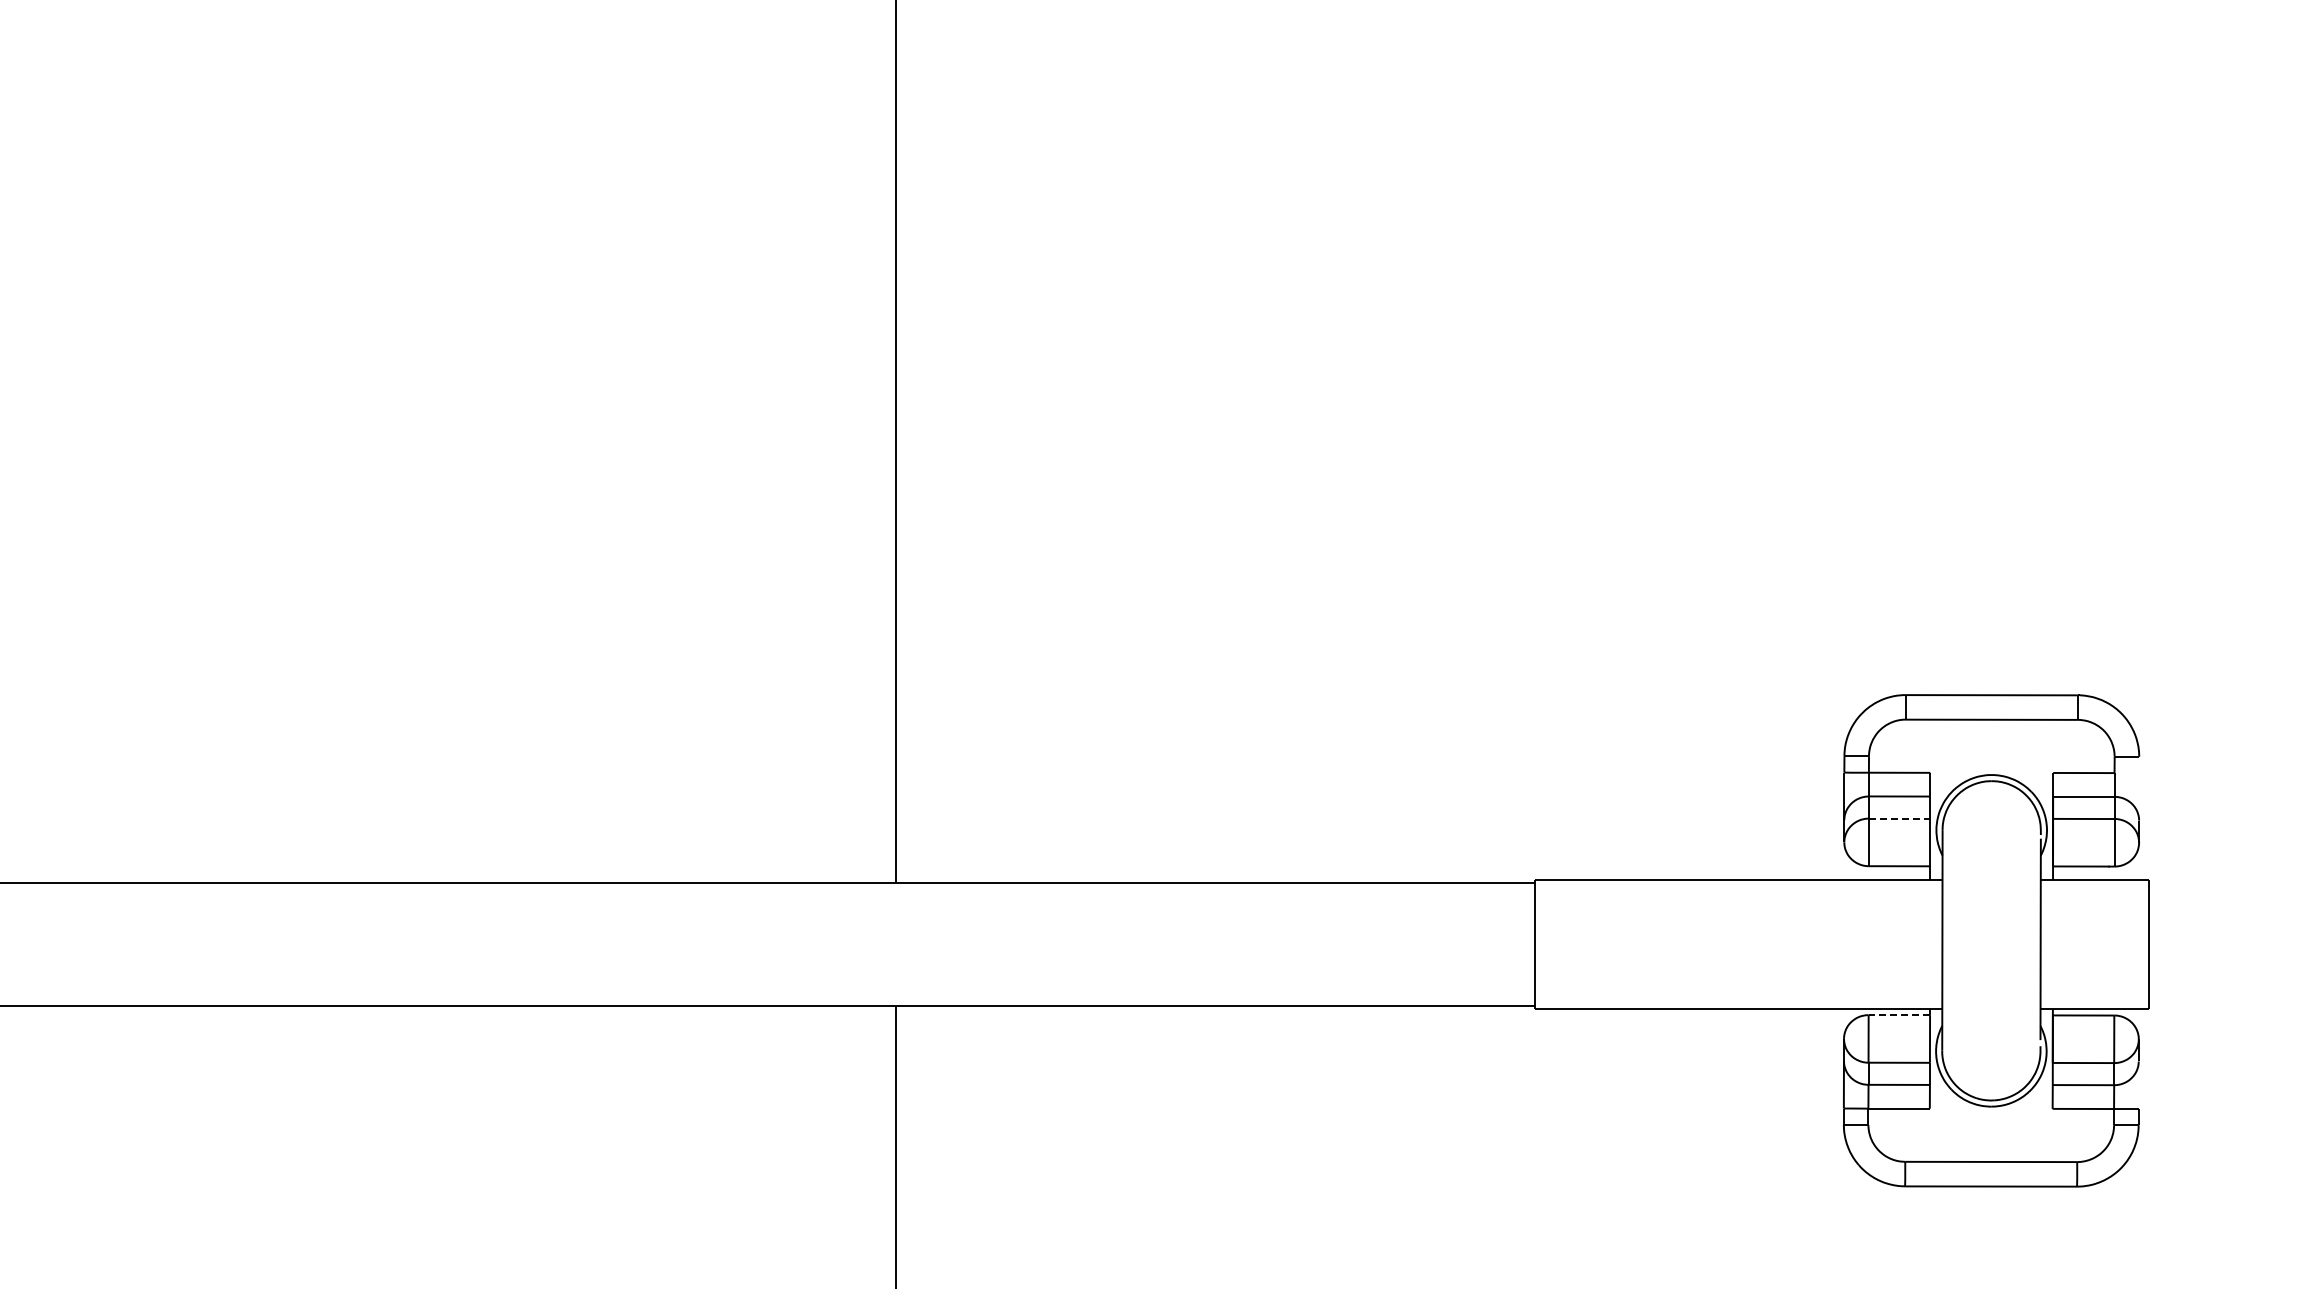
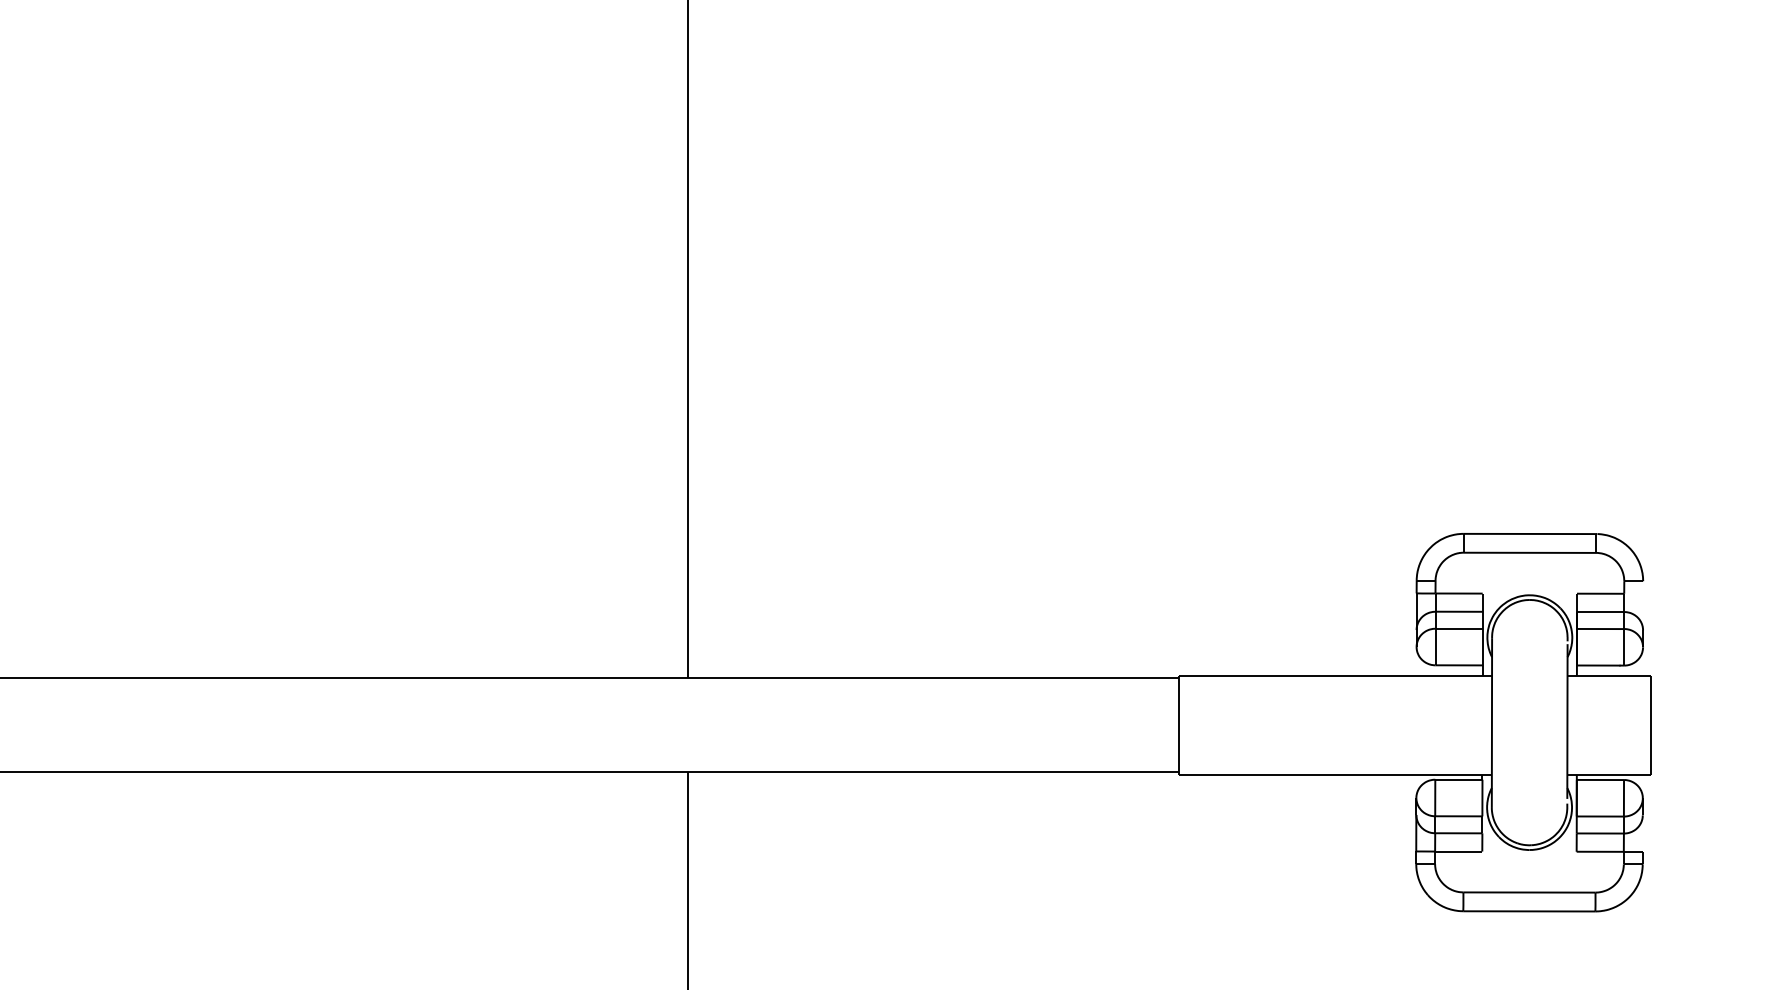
line: (1899, 818) -> (1458, 628), dashed -> solid
line: (1899, 1015) -> (1458, 780), dashed -> solid

